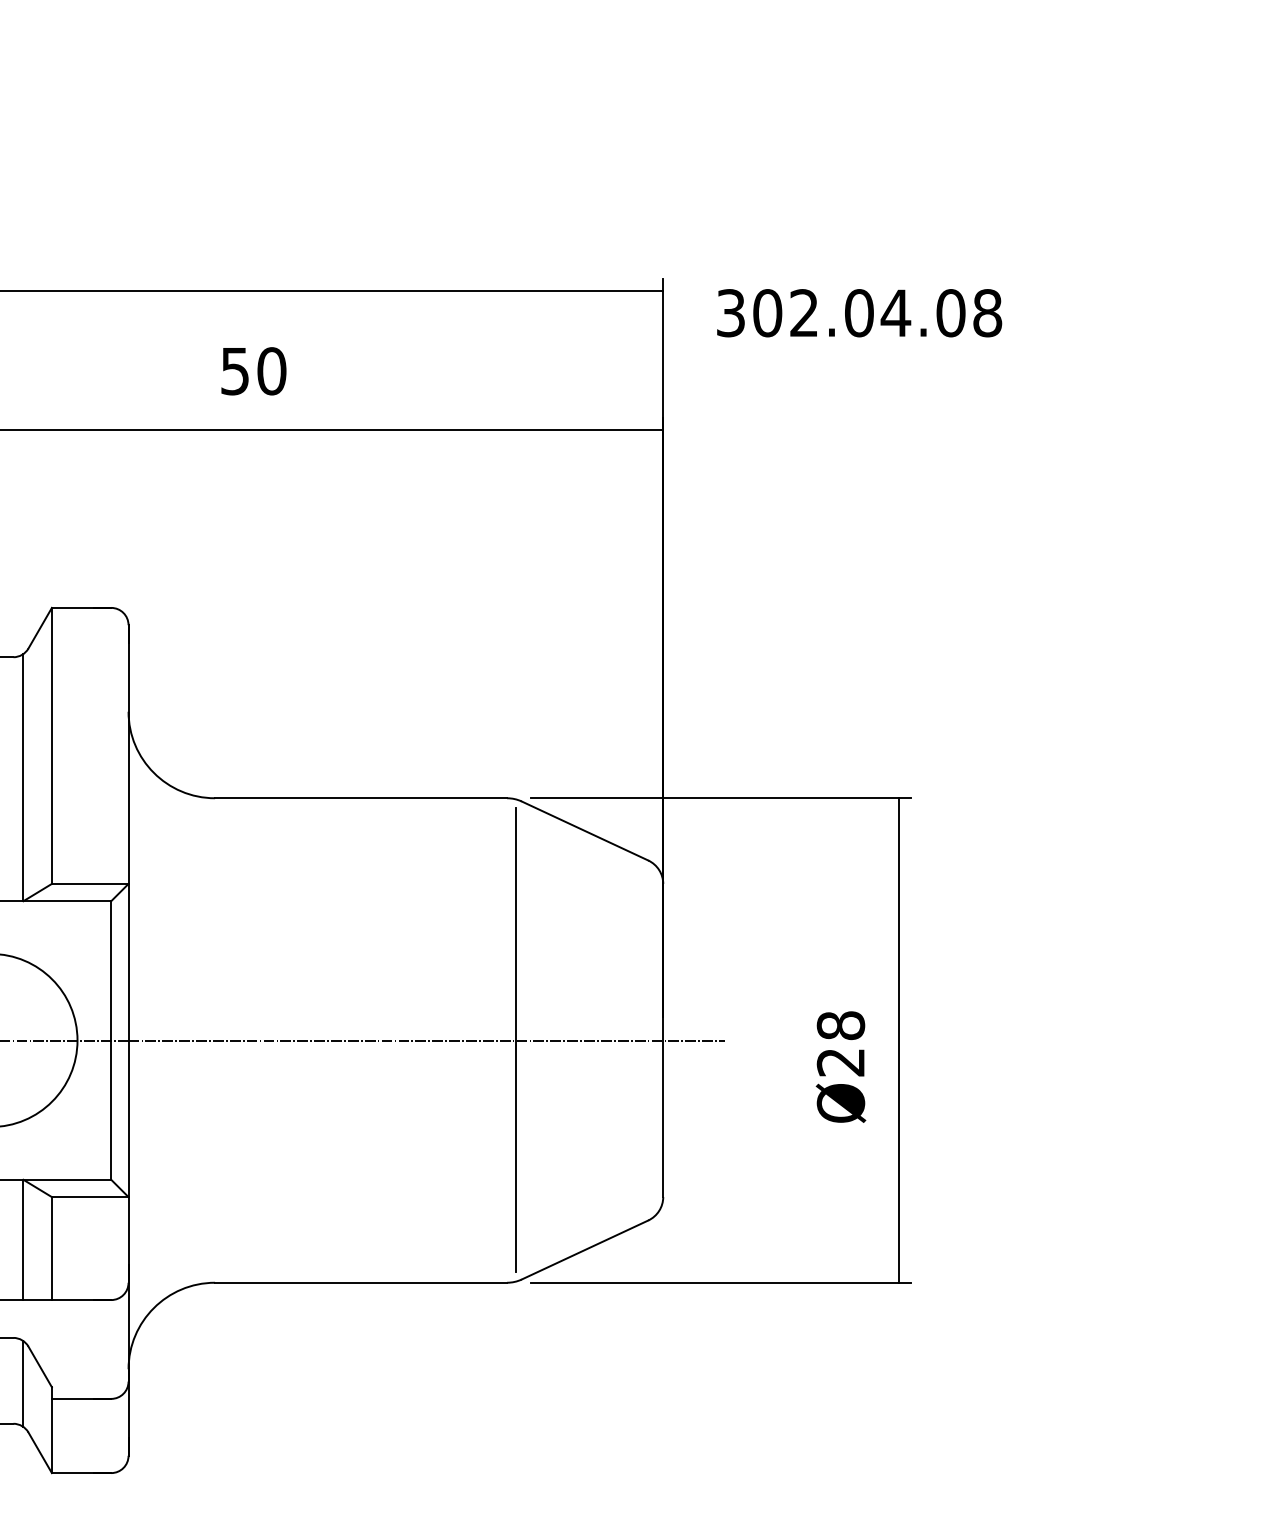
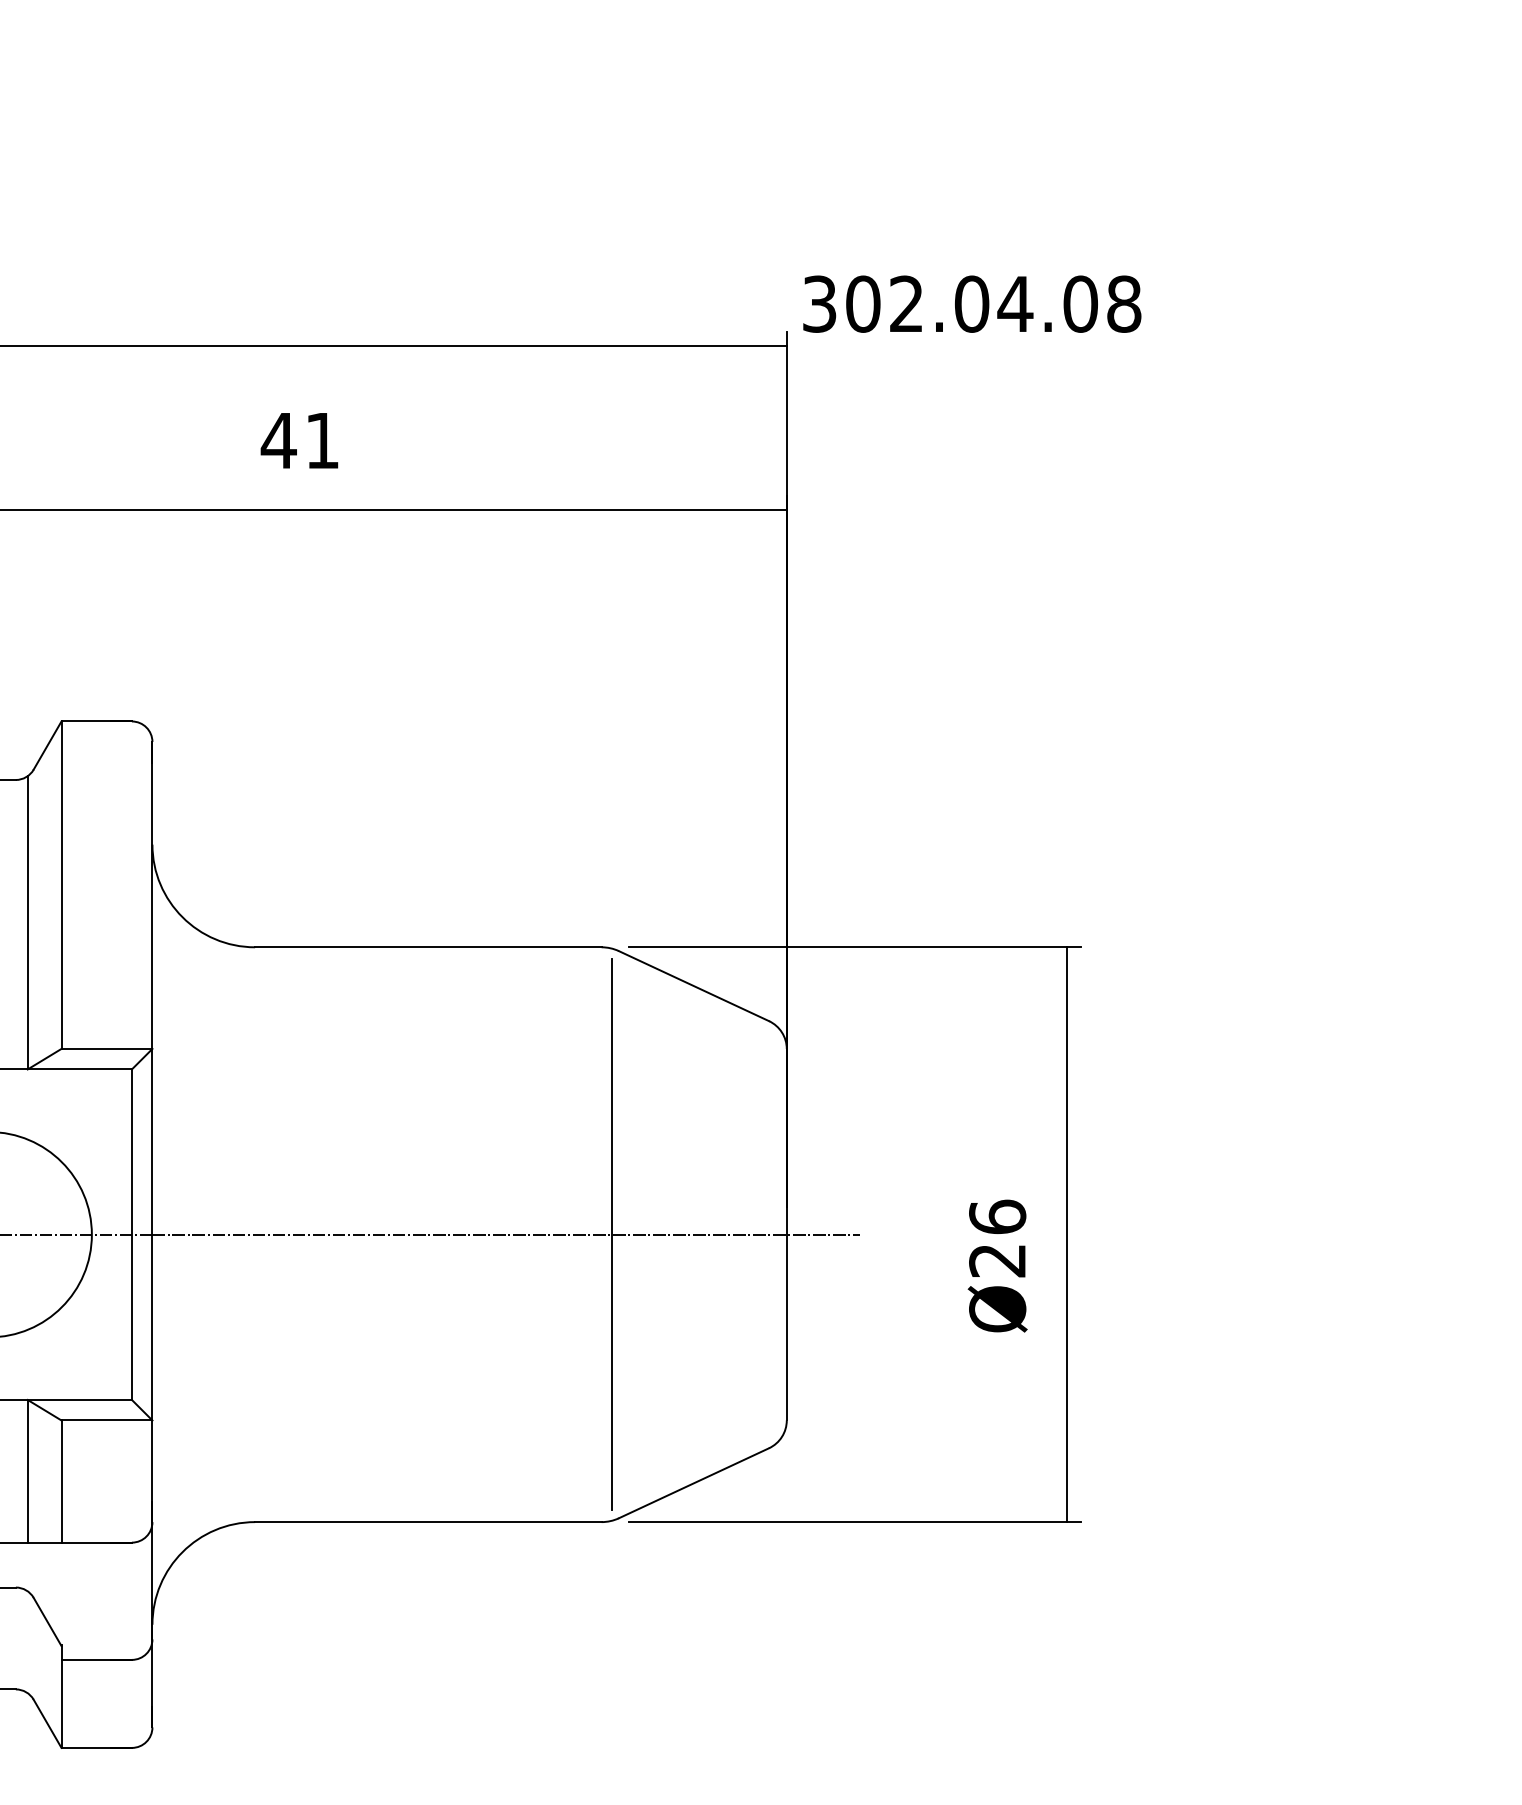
text: (859, 313) -> (972, 304), moved
text: (252, 371) -> (299, 440), 50 -> 41
text: (840, 1025) -> (997, 1216), Ø28 -> Ø26
line: (23, 1383) -> (27, 1641), removed

